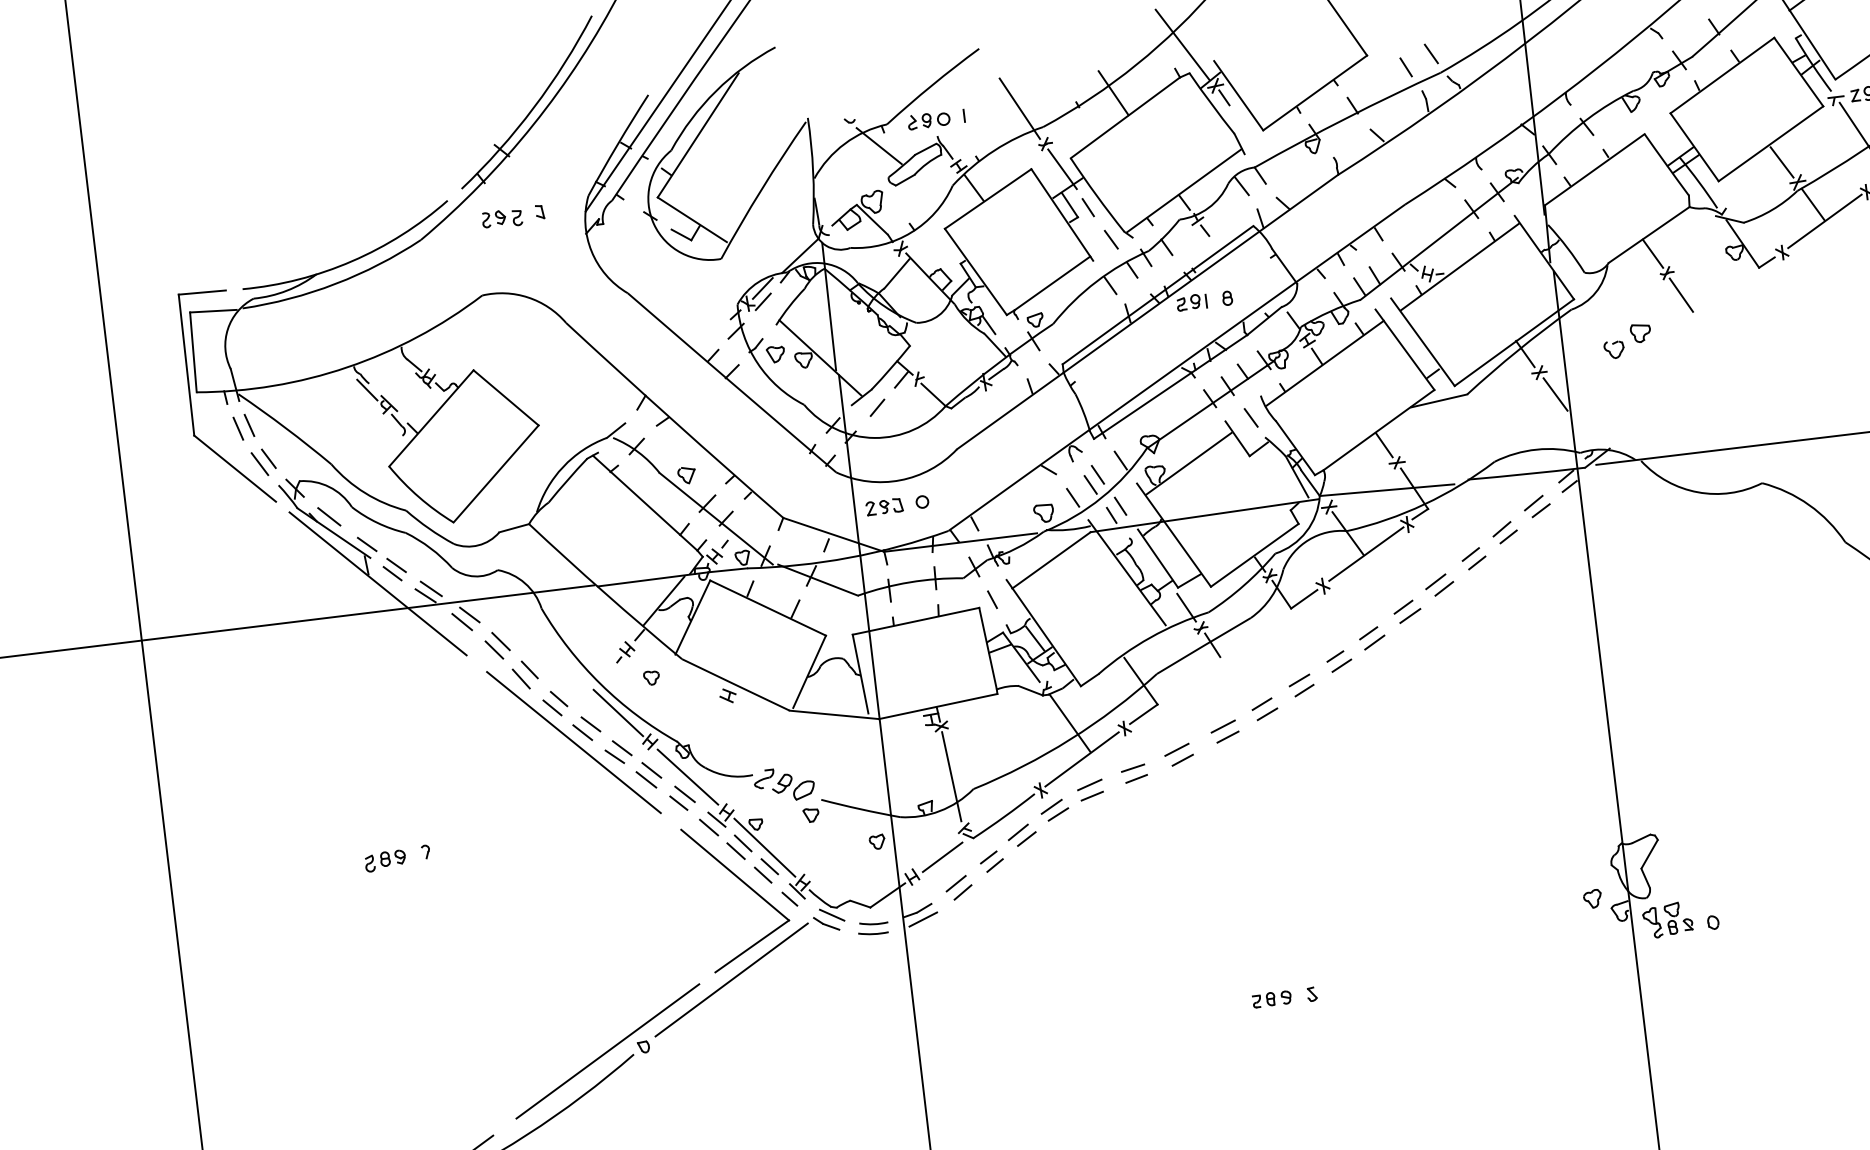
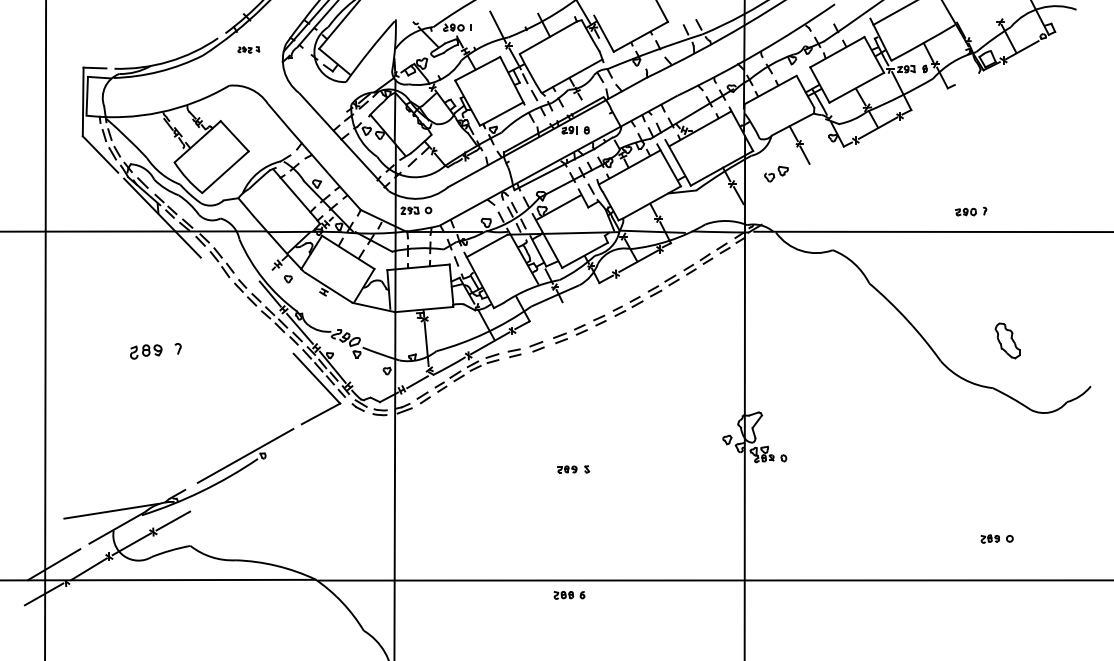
part: (512, 216) -> (248, 49), size x0.7
line: (572, 742) -> (246, 305), removed
part: (396, 857) -> (155, 350), size x1.6
line: (732, 979) -> (309, 428), removed

